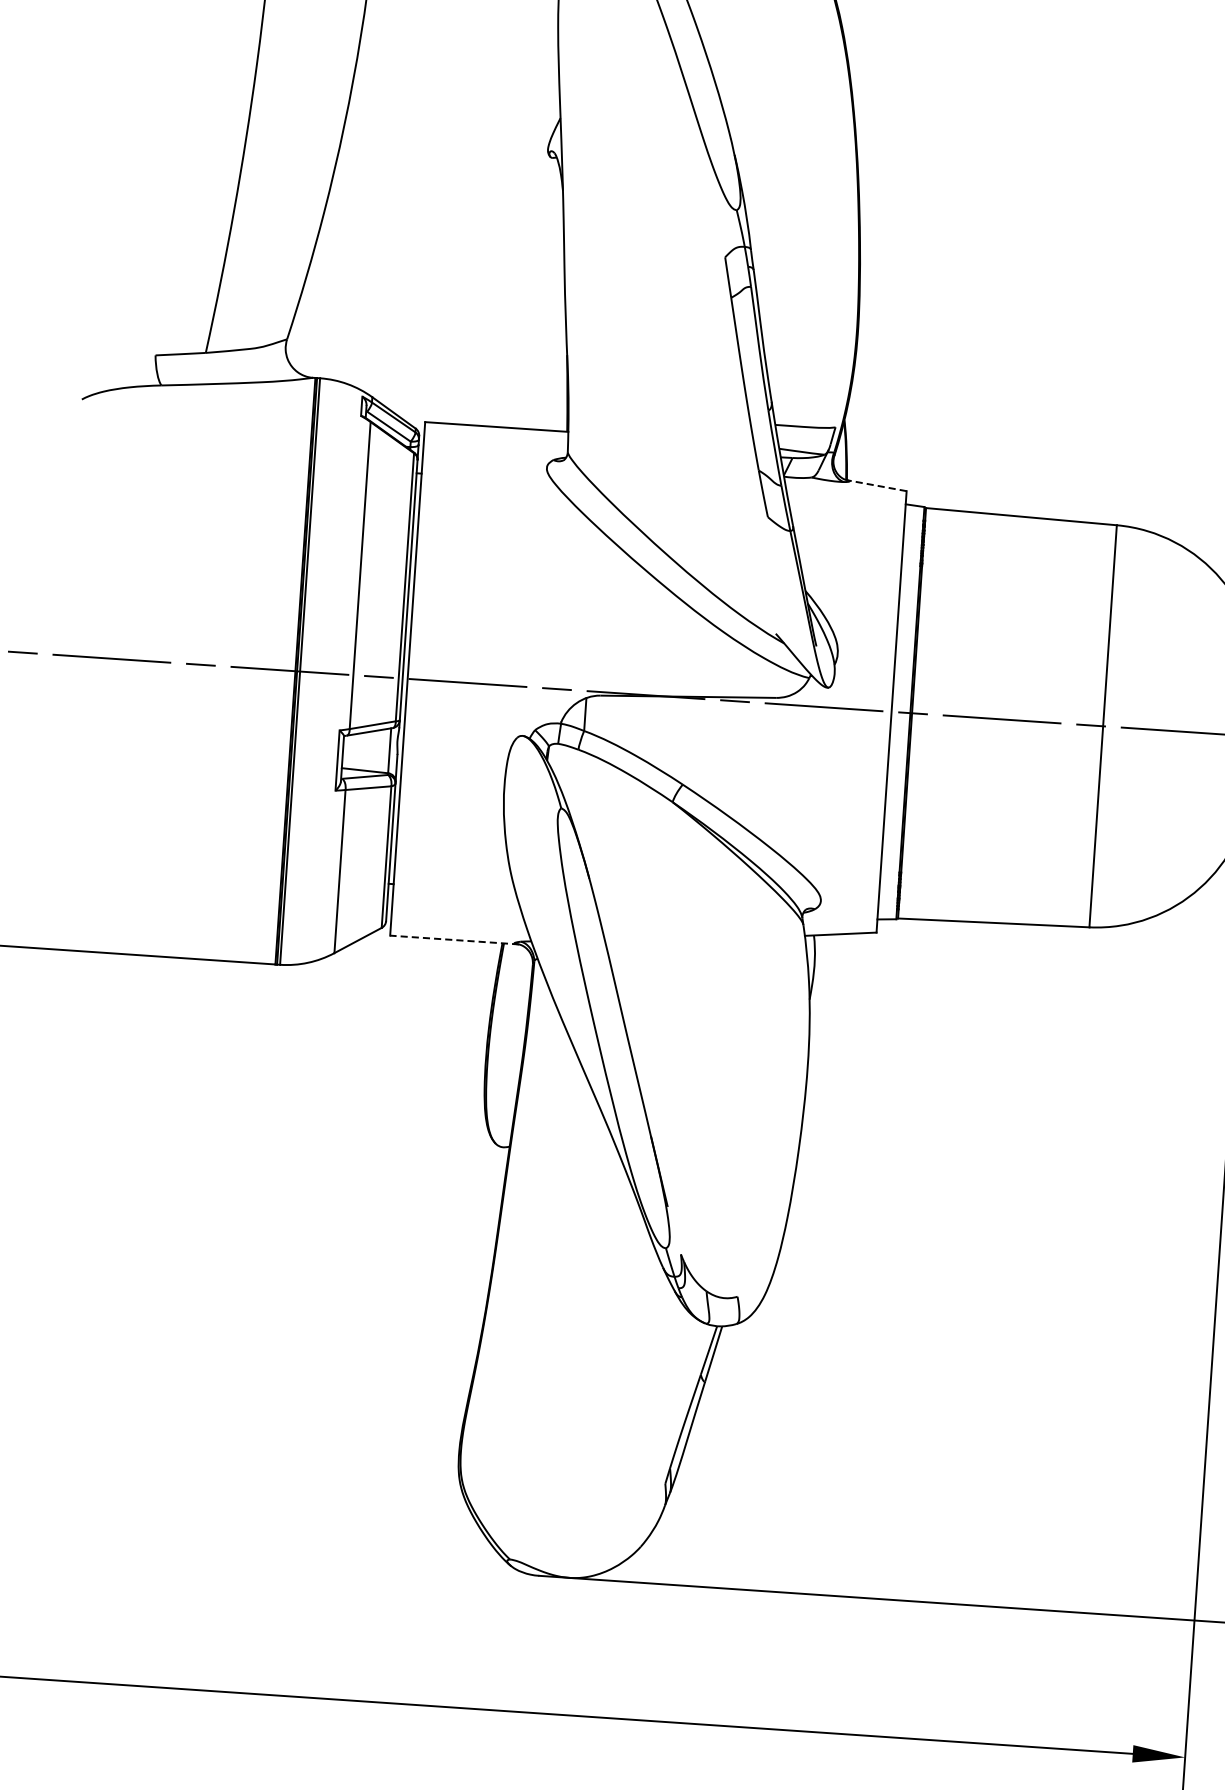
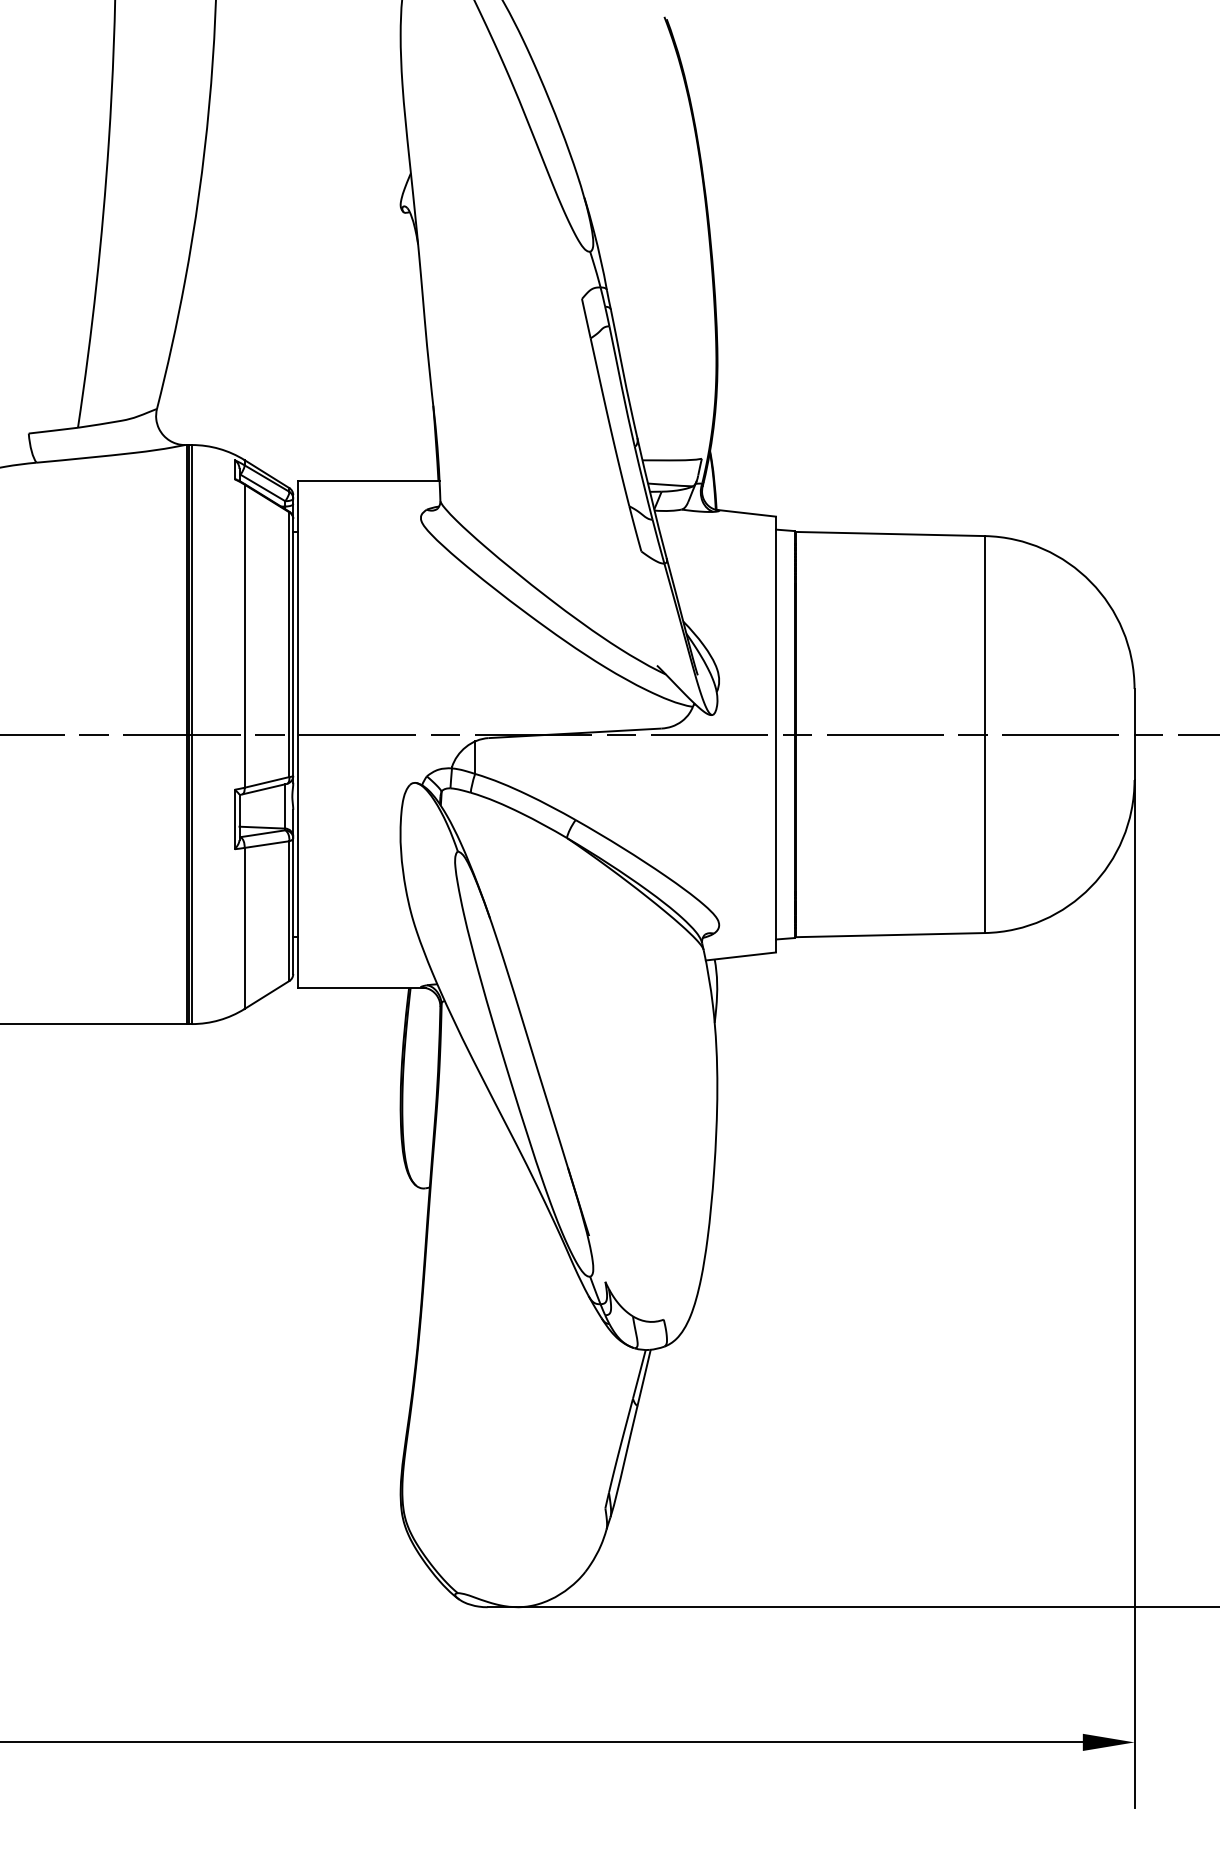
line: (875, 485) -> (745, 513), dashed -> solid
line: (454, 940) -> (361, 988), dashed -> solid

